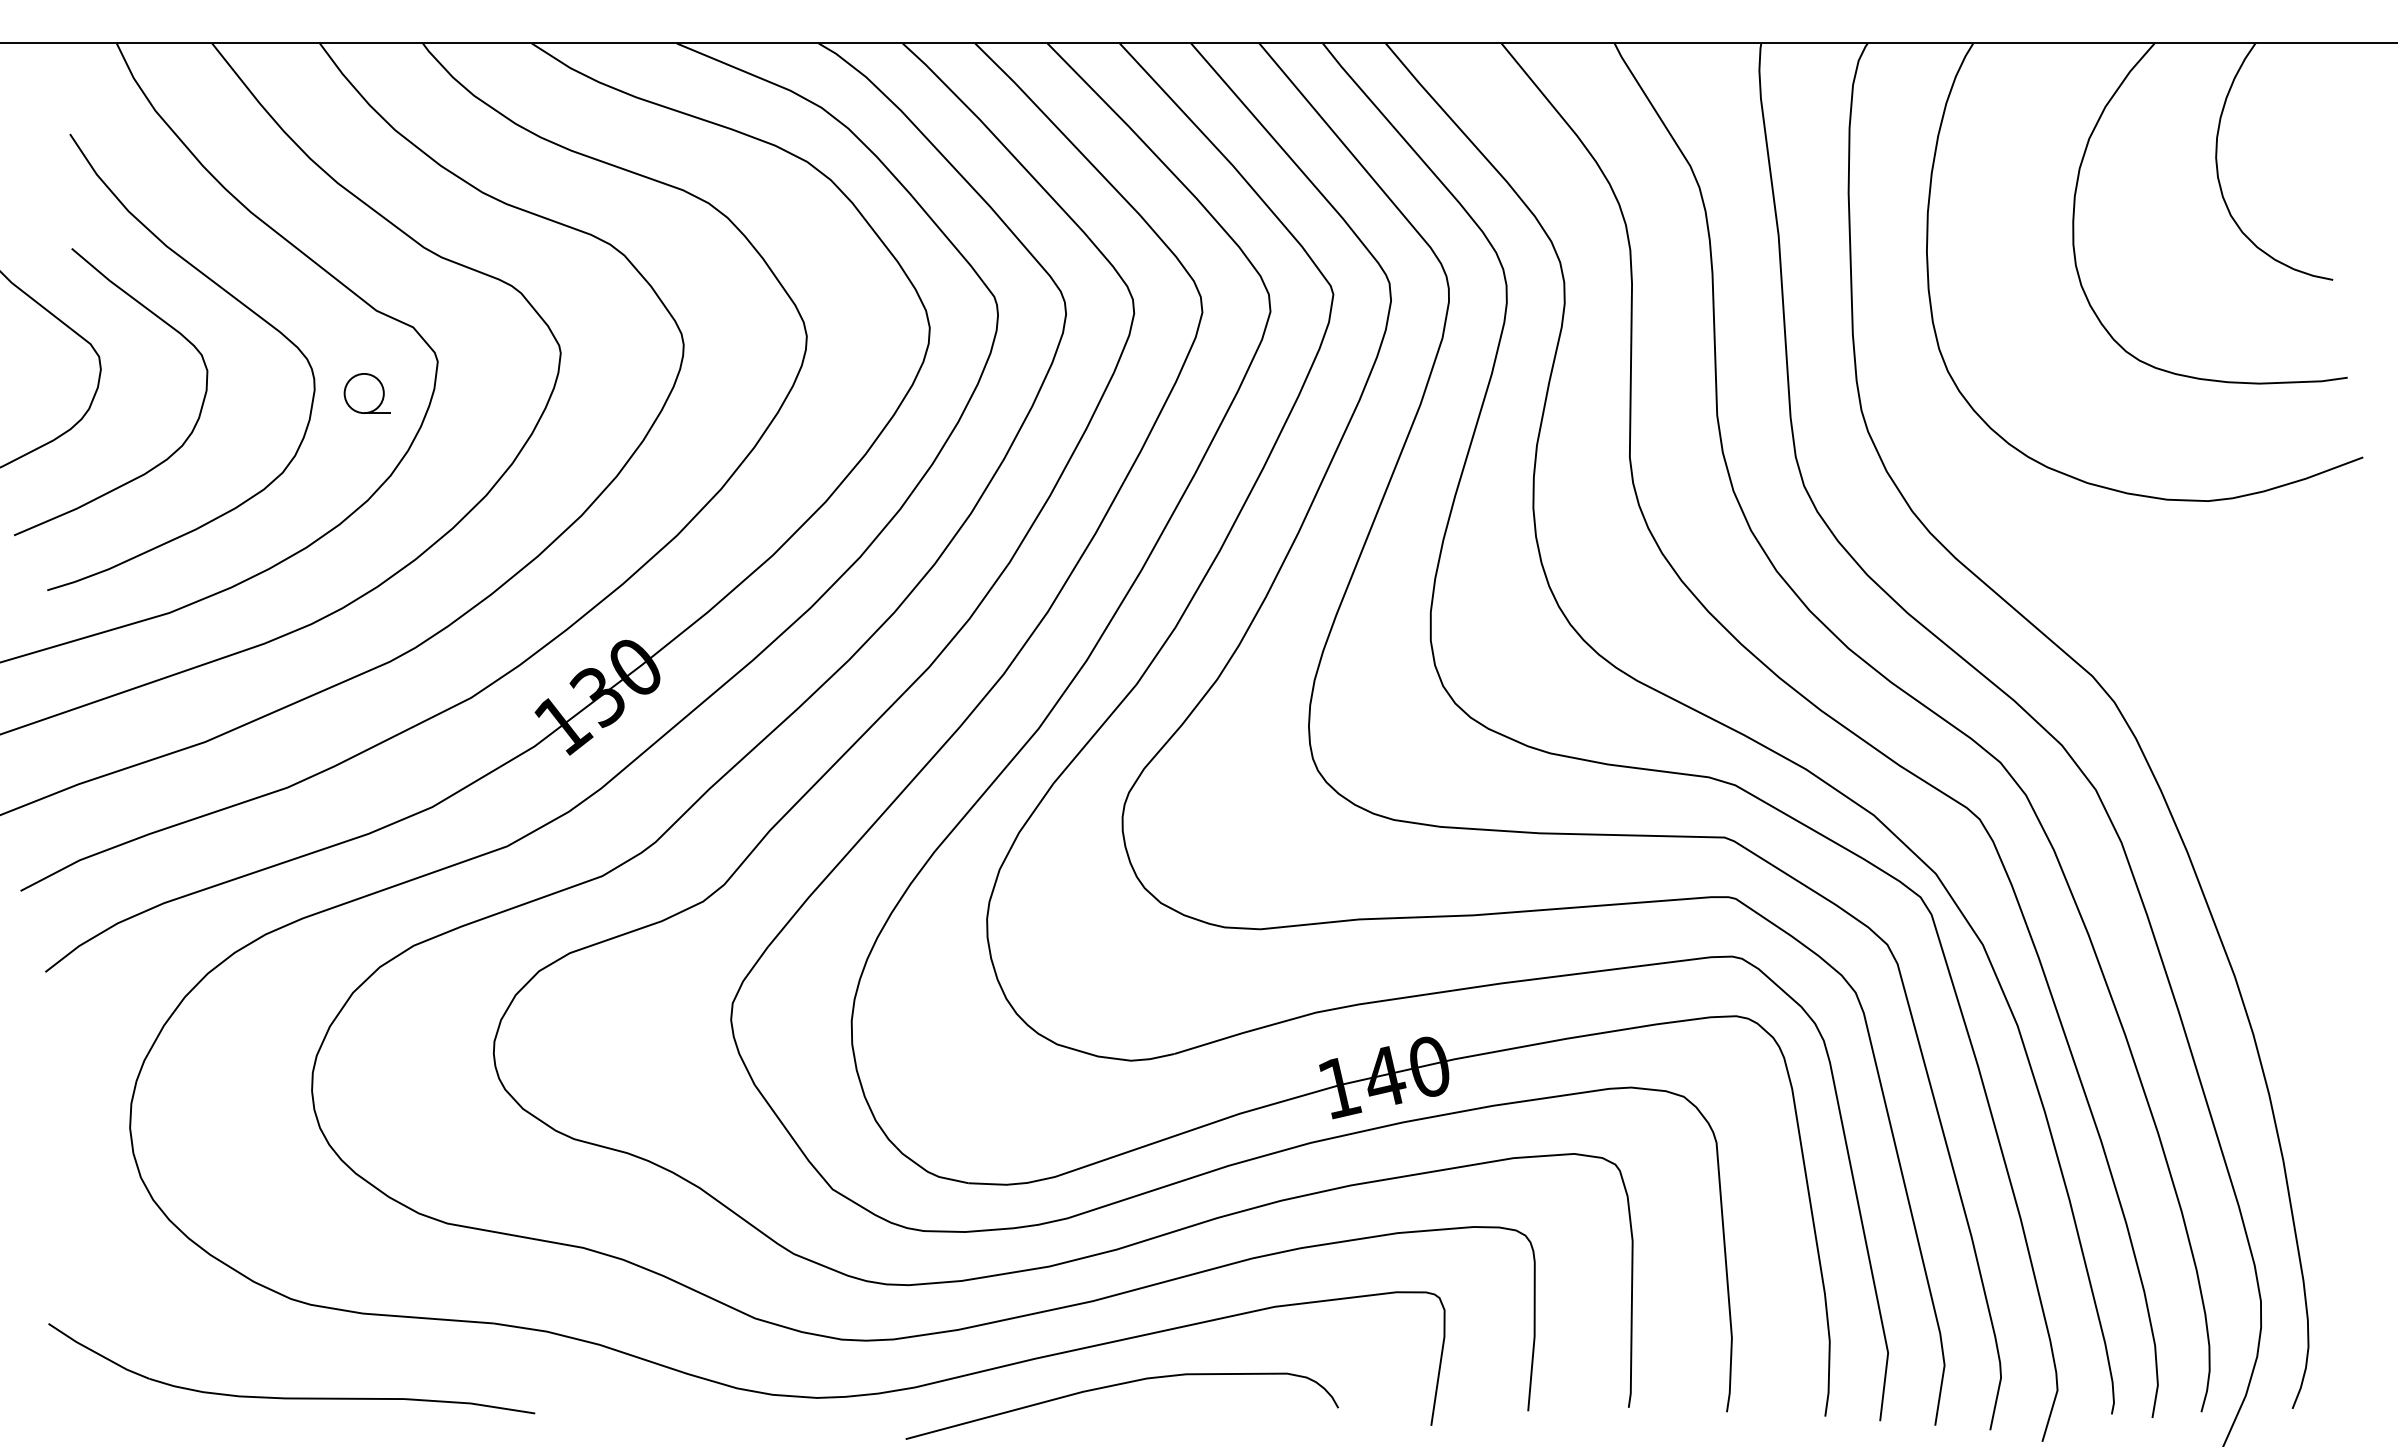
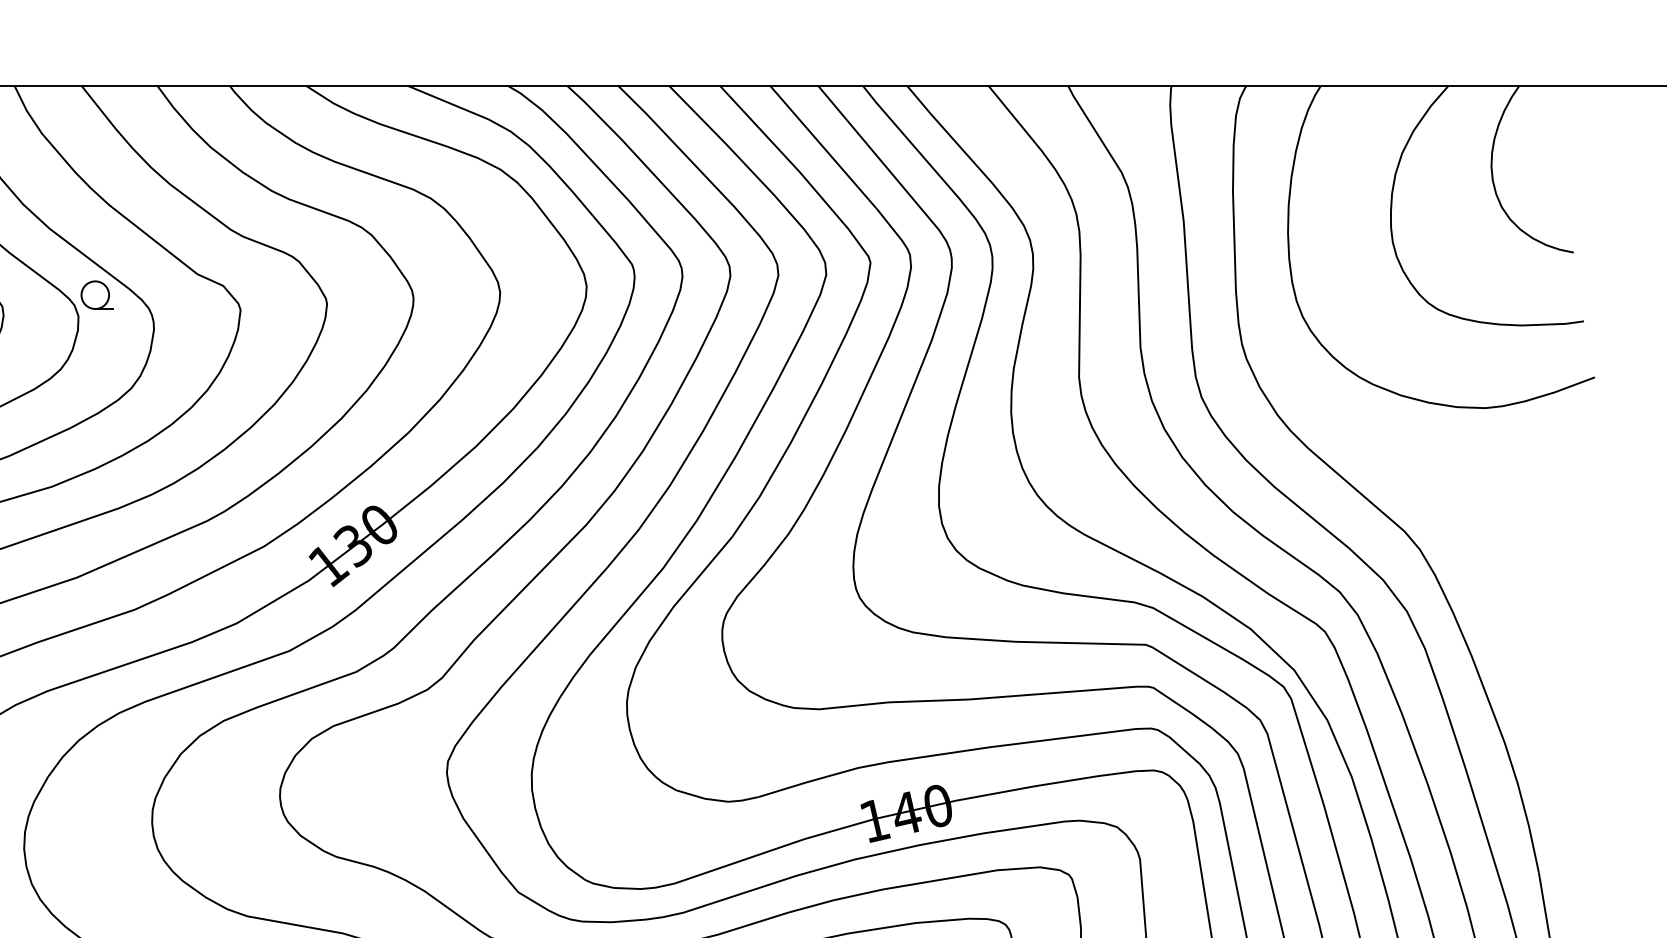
part: (366, 393) -> (96, 295), moved

